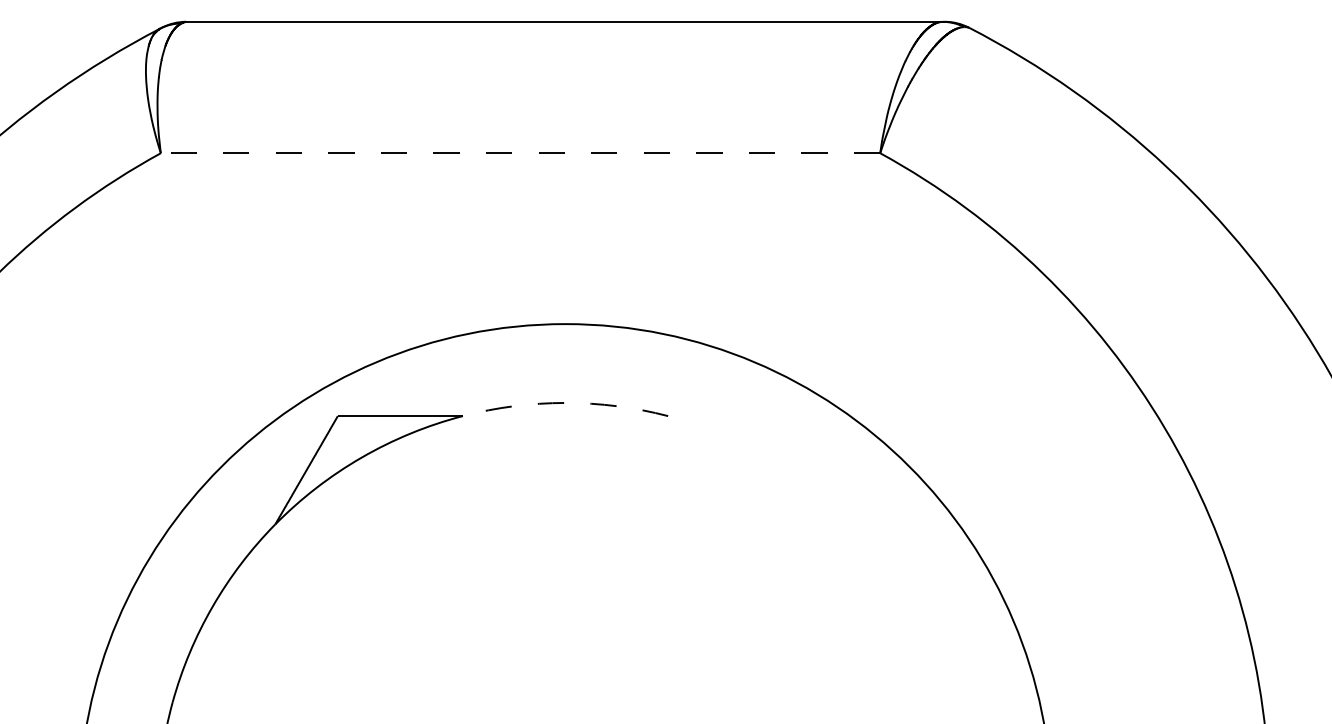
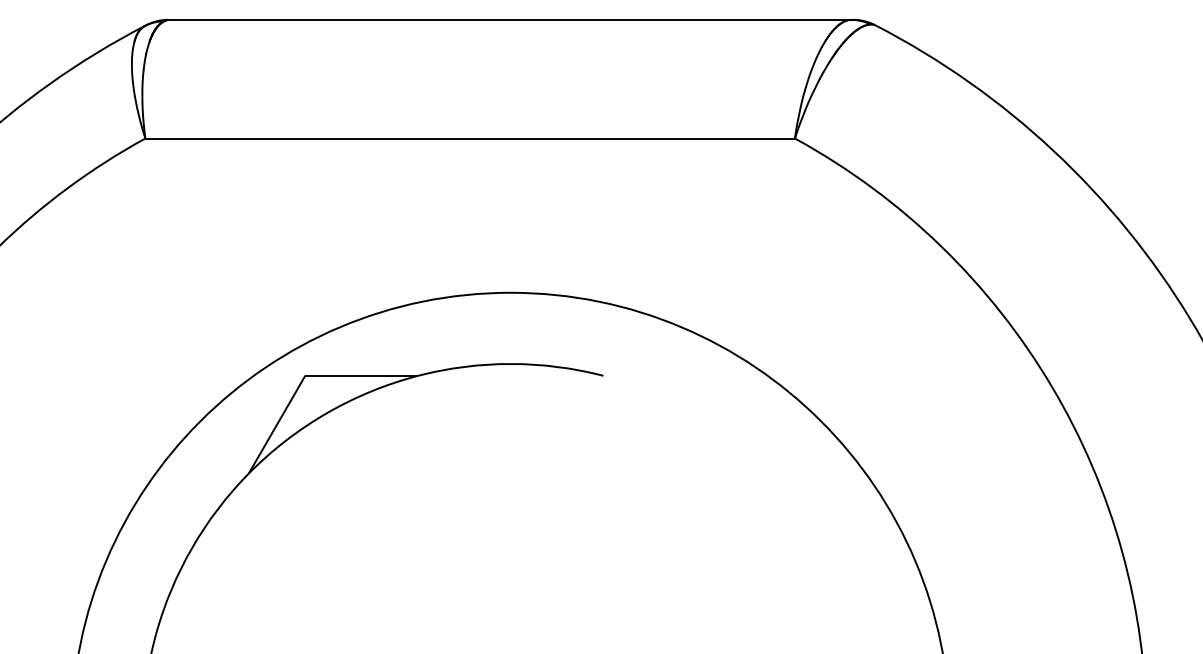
line: (520, 153) -> (470, 138), dashed -> solid
arc: (565, 402) -> (510, 363), dashed -> solid

